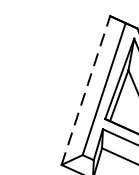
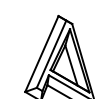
line: (86, 89) -> (42, 53), dashed -> solid

